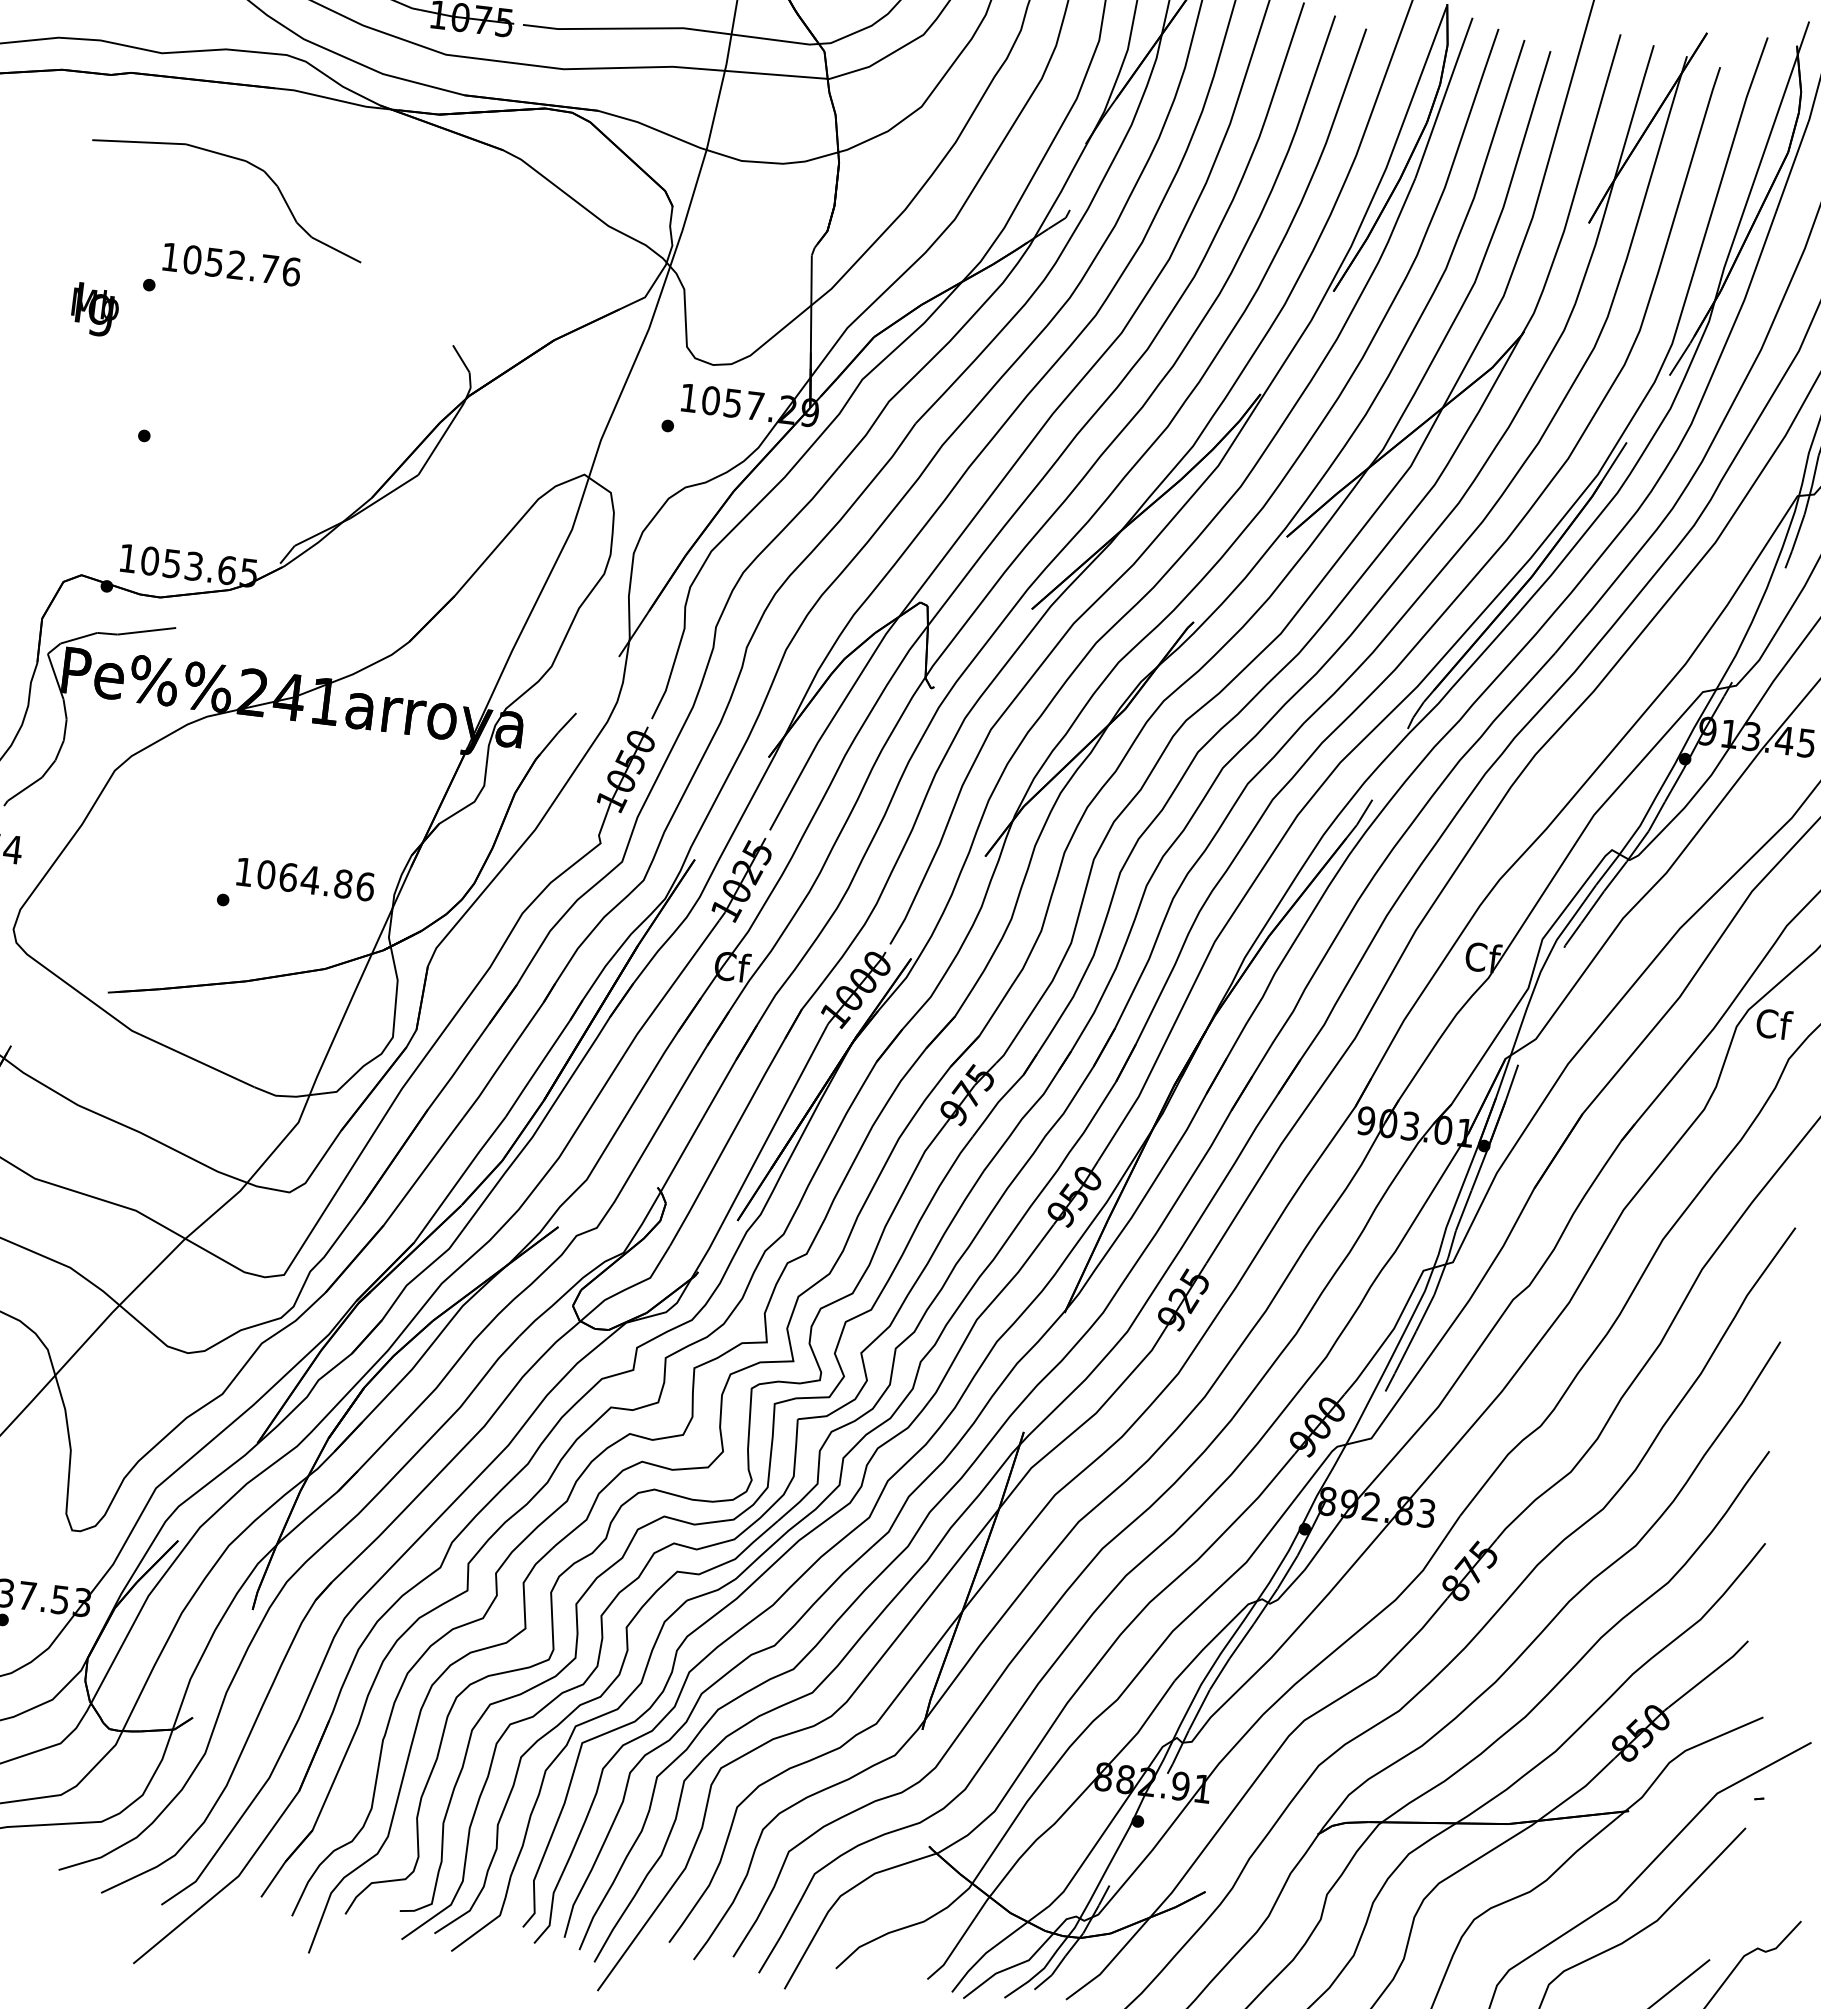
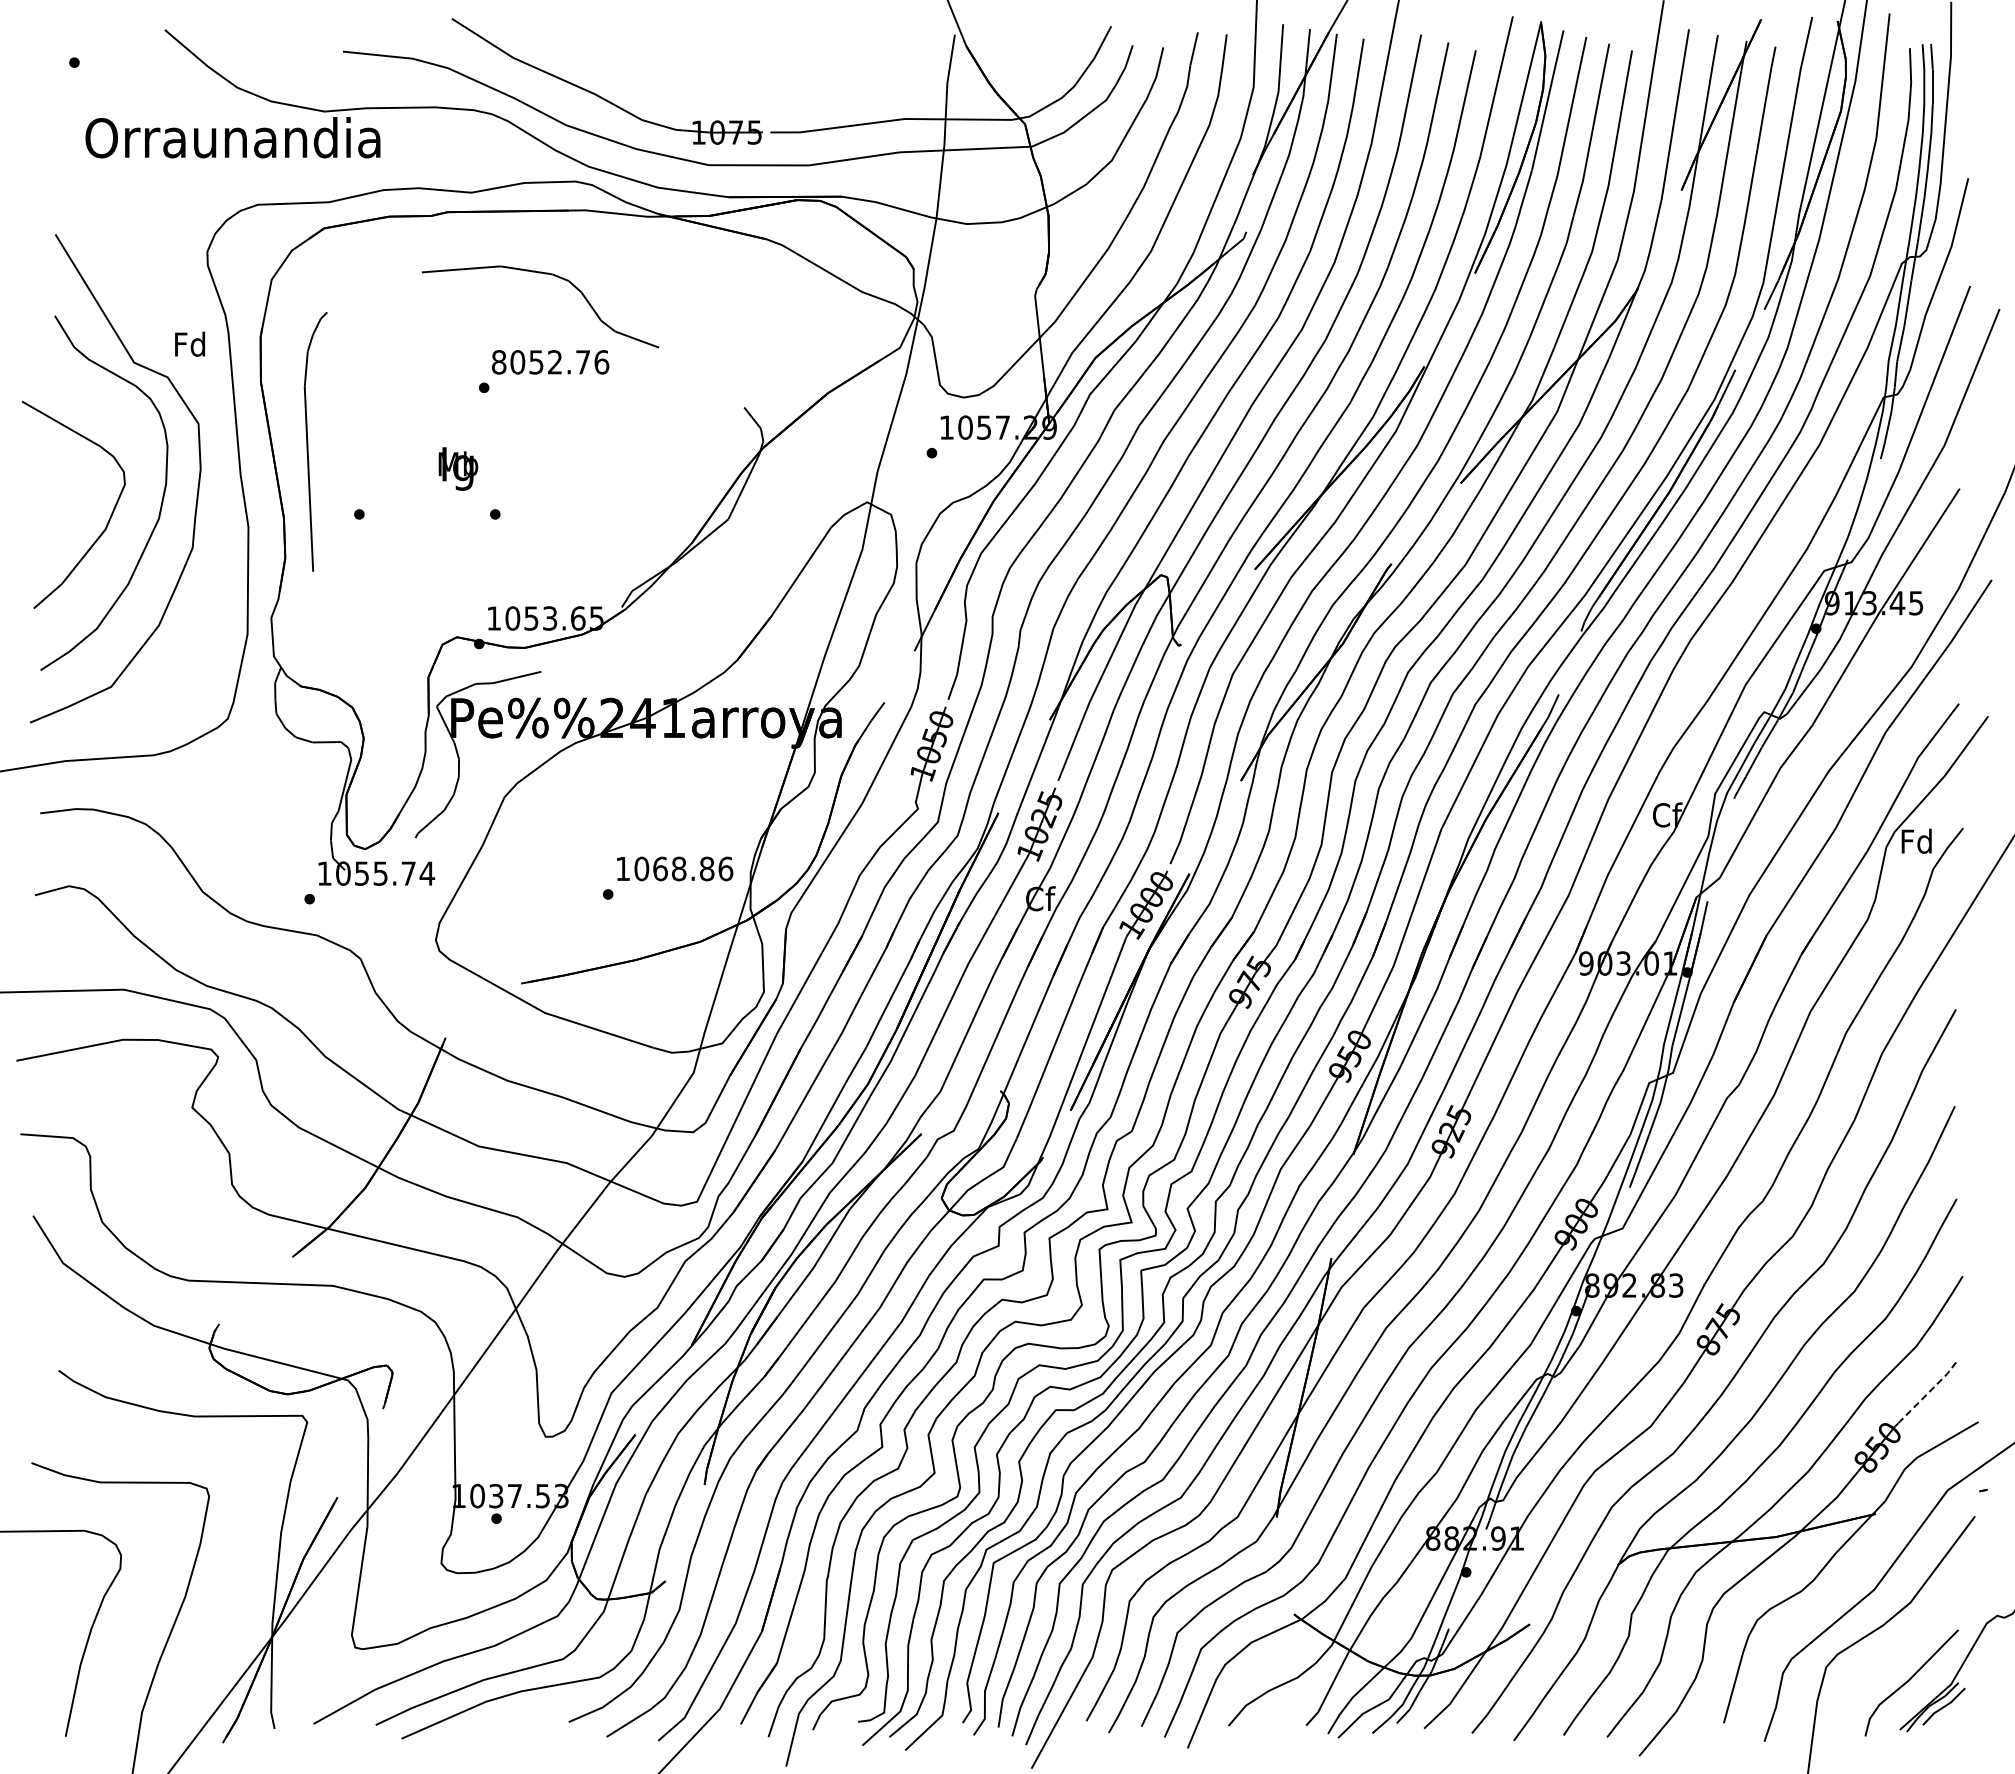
text: (169, 257) -> (498, 362), 1052.76 -> 8052.76
text: (95, 309) -> (458, 468), moved
text: (309, 879) -> (678, 868), 1064.86 -> 1068.86
text: (1773, 1023) -> (1916, 840), Cf -> Fd
line: (1709, 1674) -> (1929, 1391), solid -> dashed

